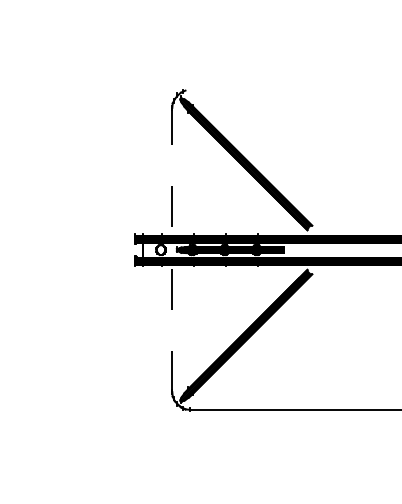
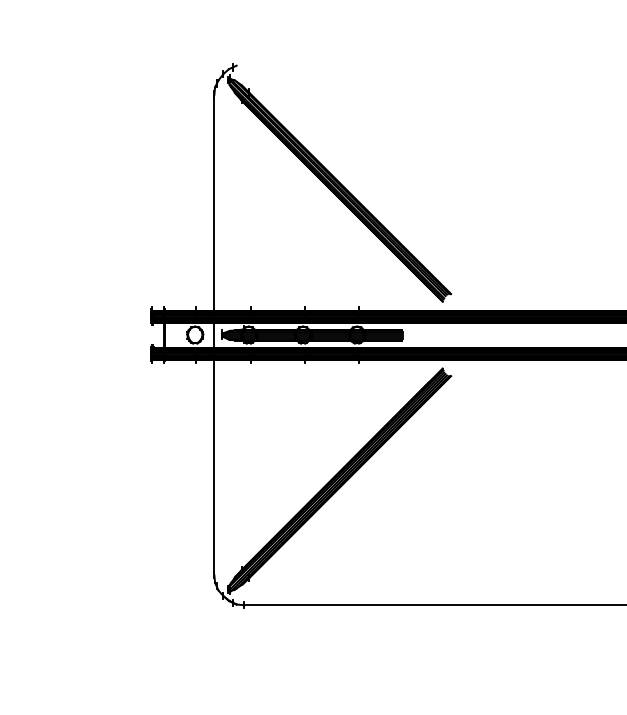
line: (172, 249) -> (214, 334), dashed -> solid

